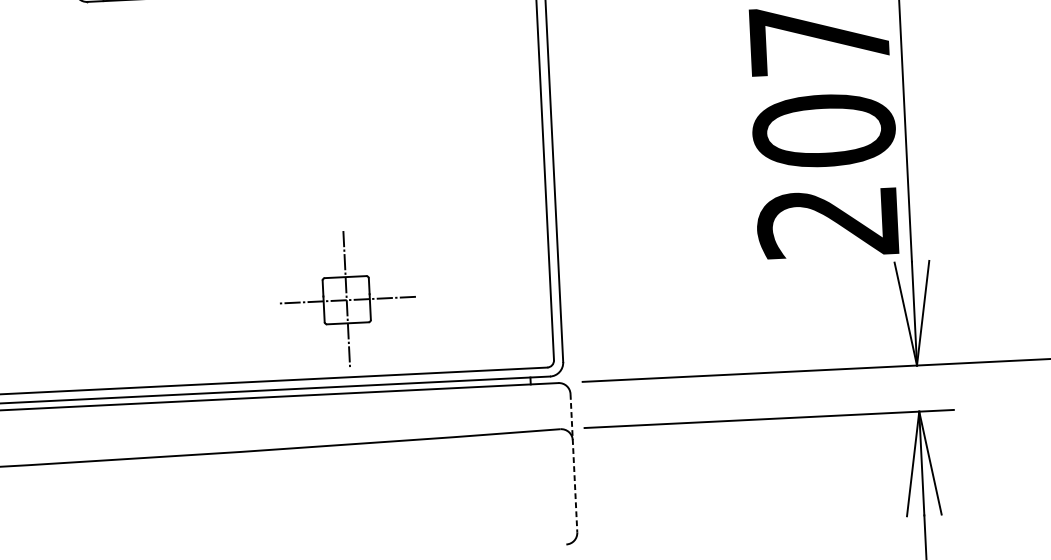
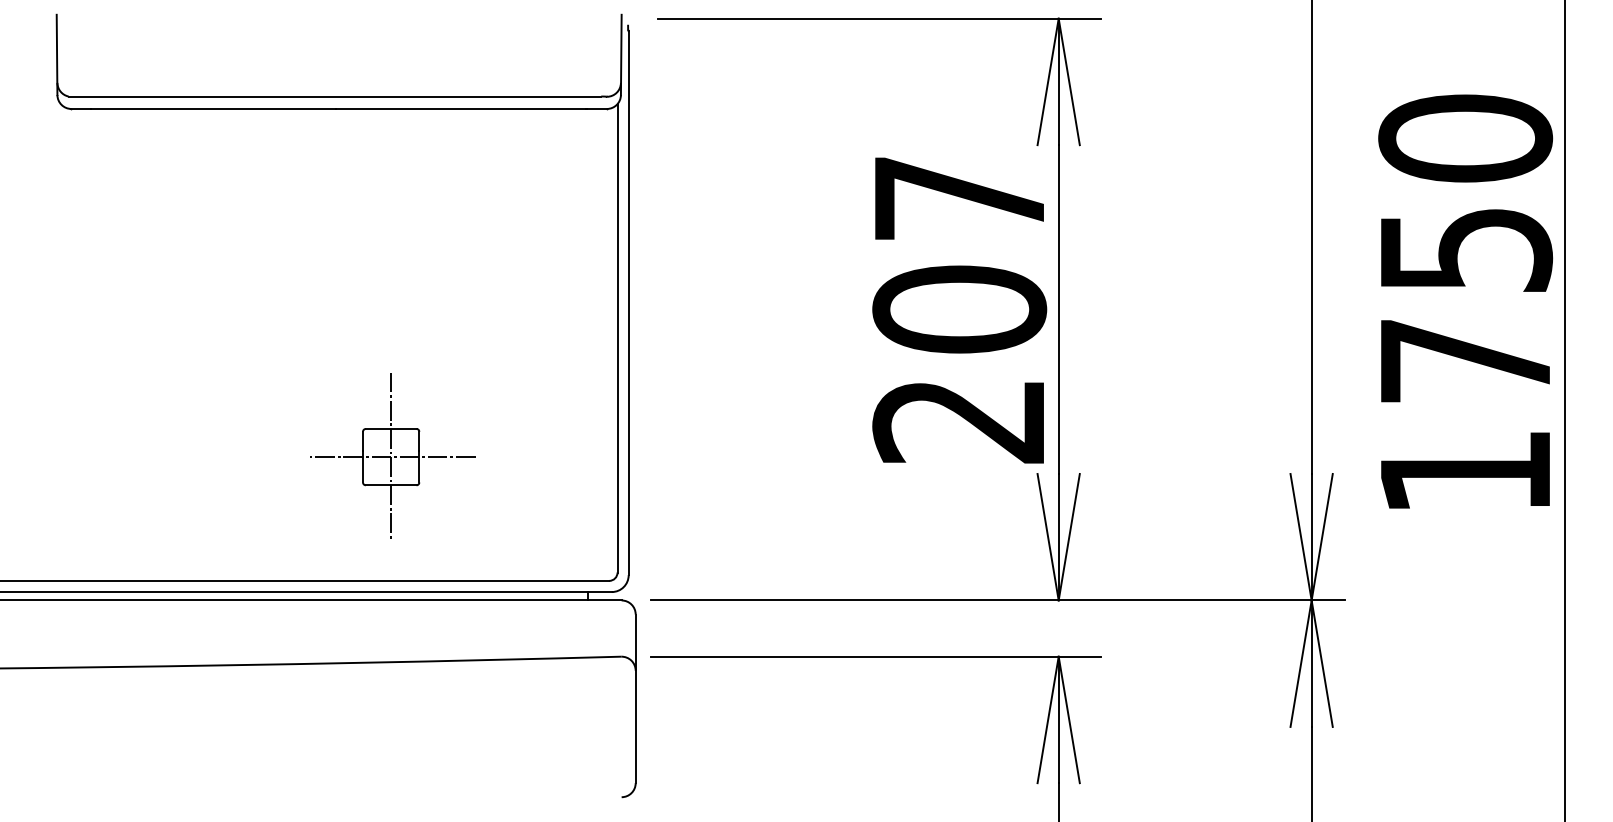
part: (347, 298) -> (392, 455), moved
line: (573, 463) -> (635, 699), dashed -> solid

